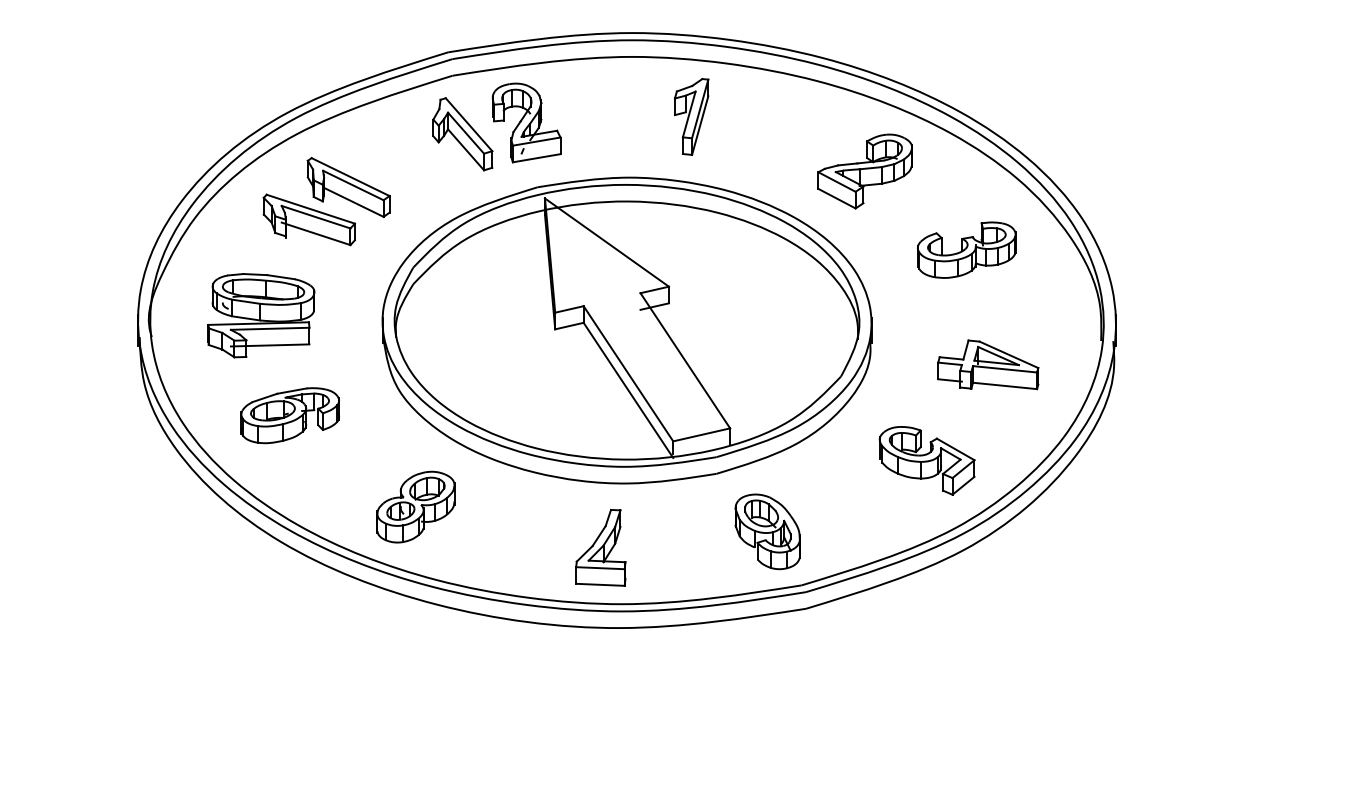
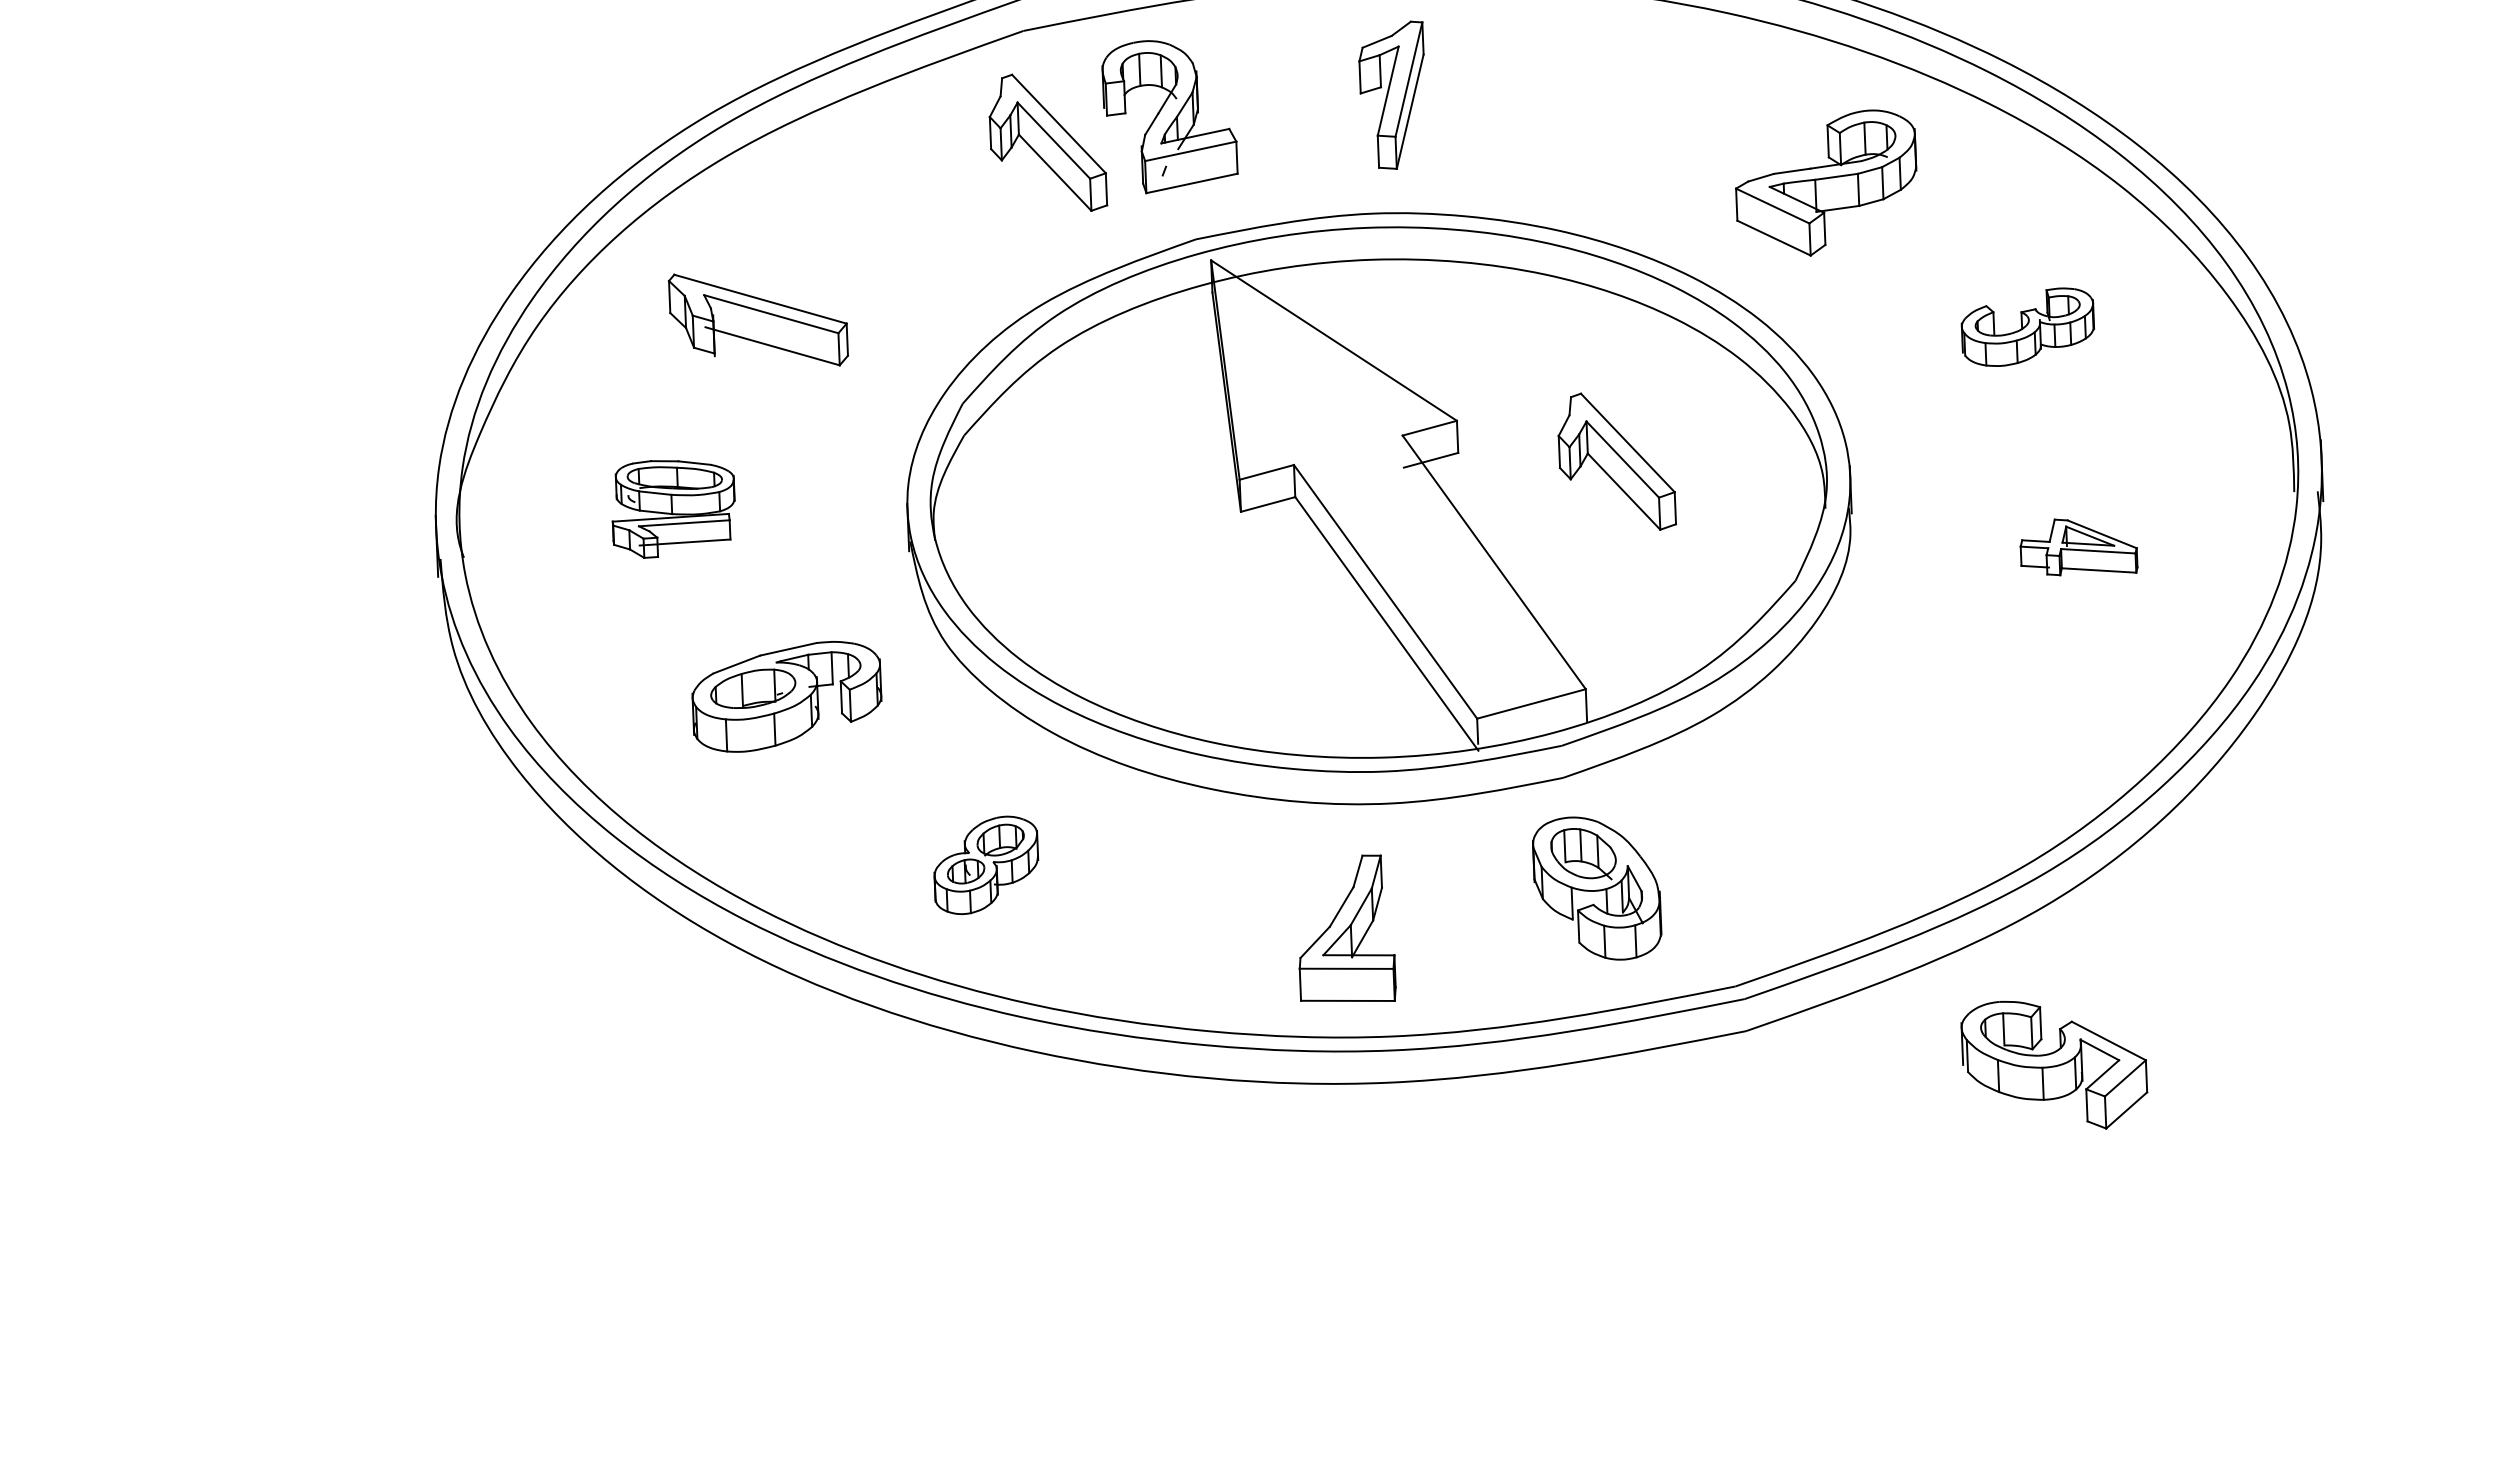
part: (691, 116) -> (1392, 94), moved
part: (348, 187) -> (831, 254), removed
part: (966, 249) -> (2027, 326), size x0.7
part: (750, 311) -> (1616, 462), added
part: (261, 315) -> (673, 507), size x0.6
part: (988, 364) -> (2078, 546), size x0.6
part: (289, 415) -> (785, 696), moved
part: (926, 460) -> (2053, 1064), moved
part: (415, 506) -> (985, 864), size x0.7
part: (767, 531) -> (1596, 887), moved

